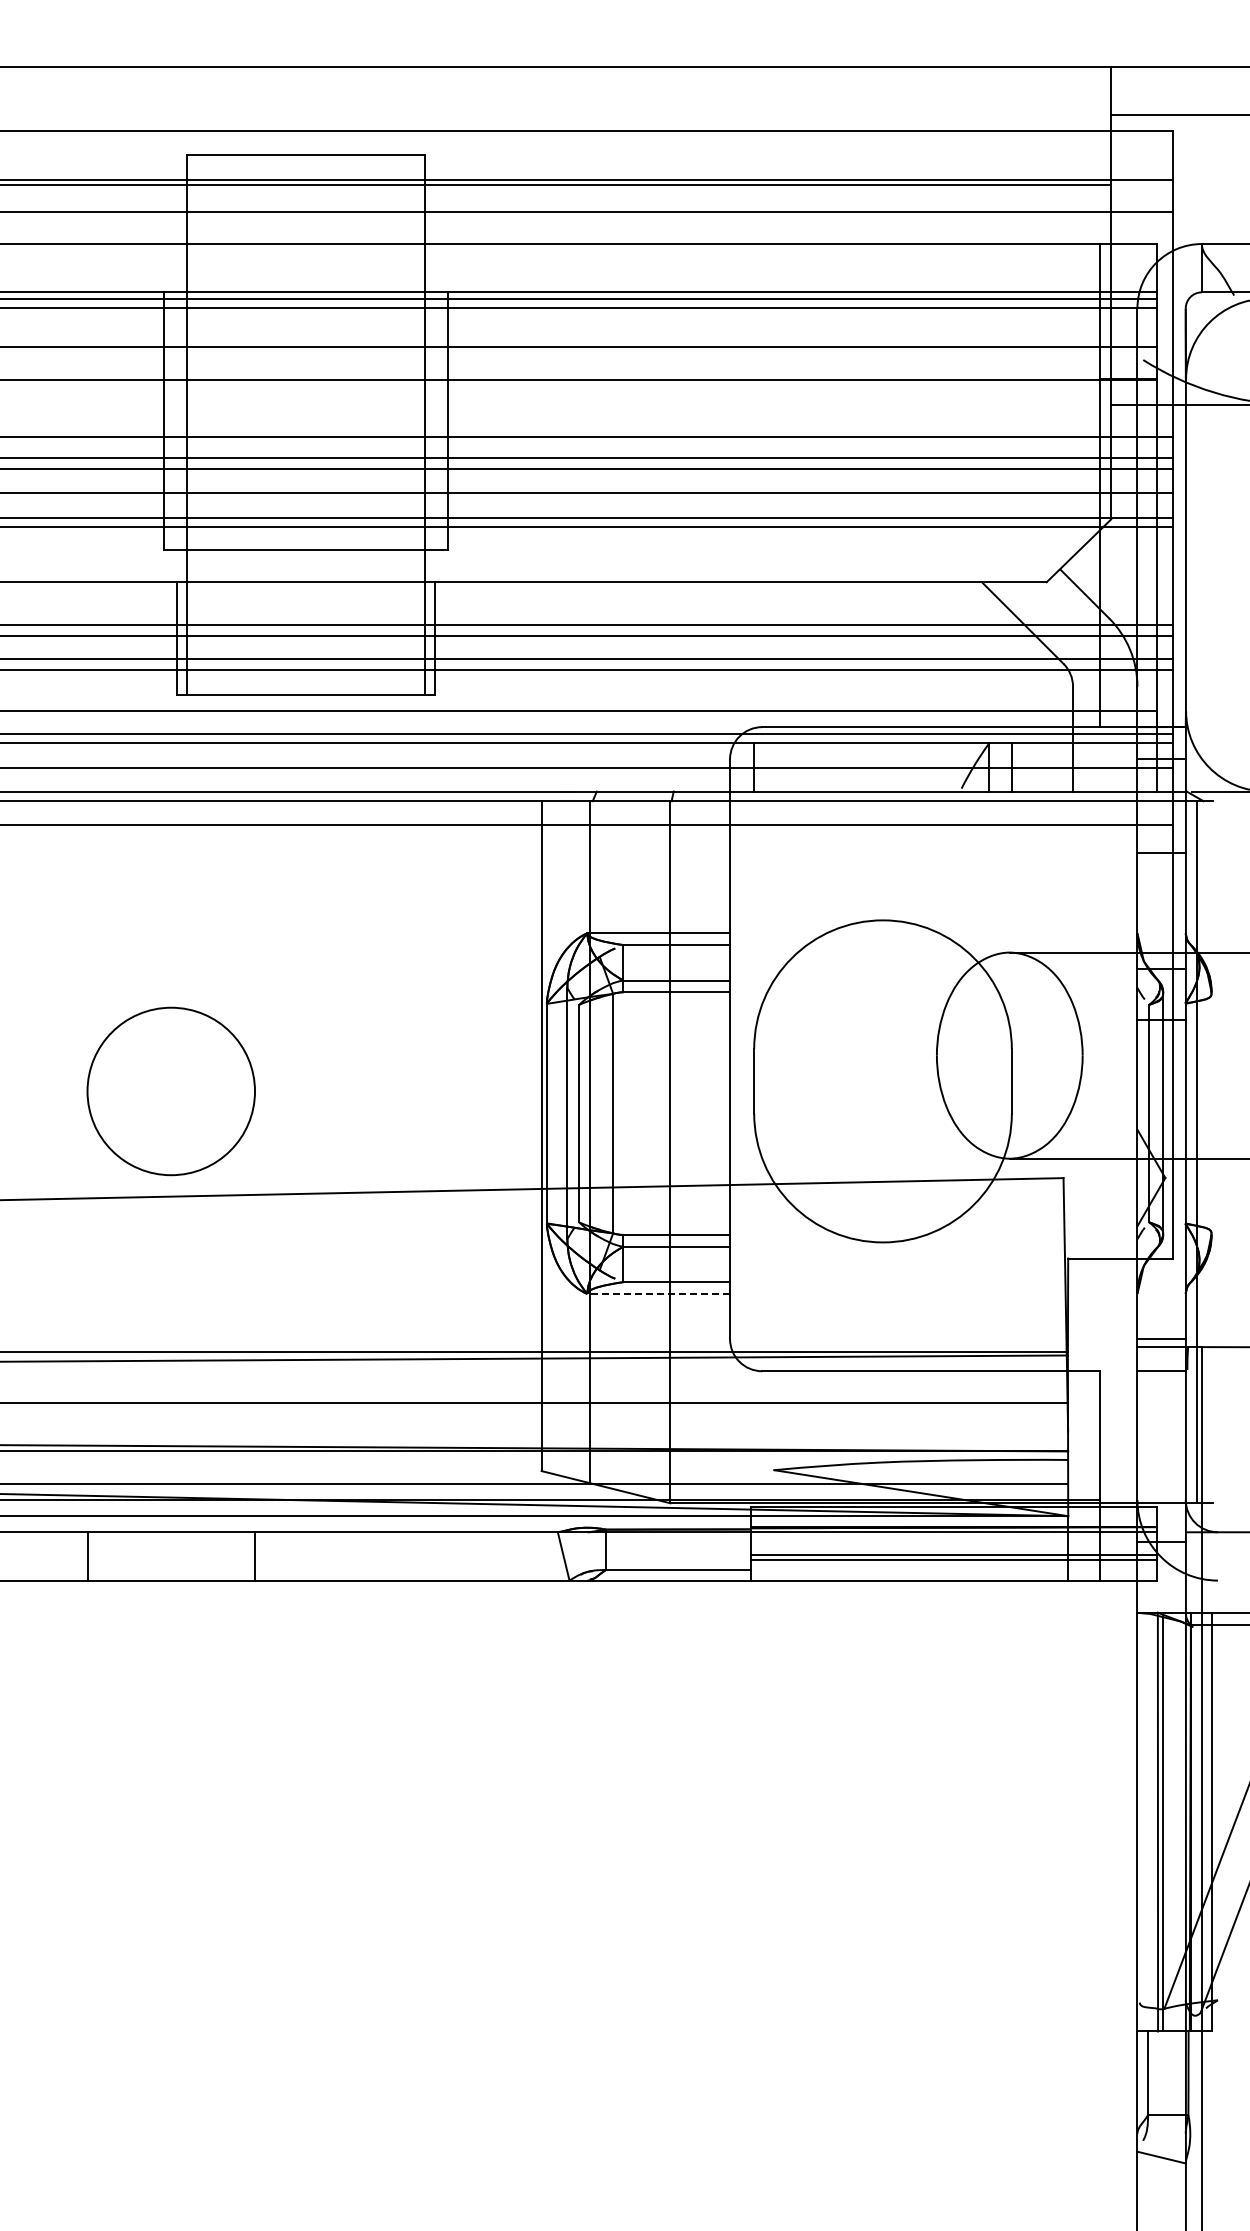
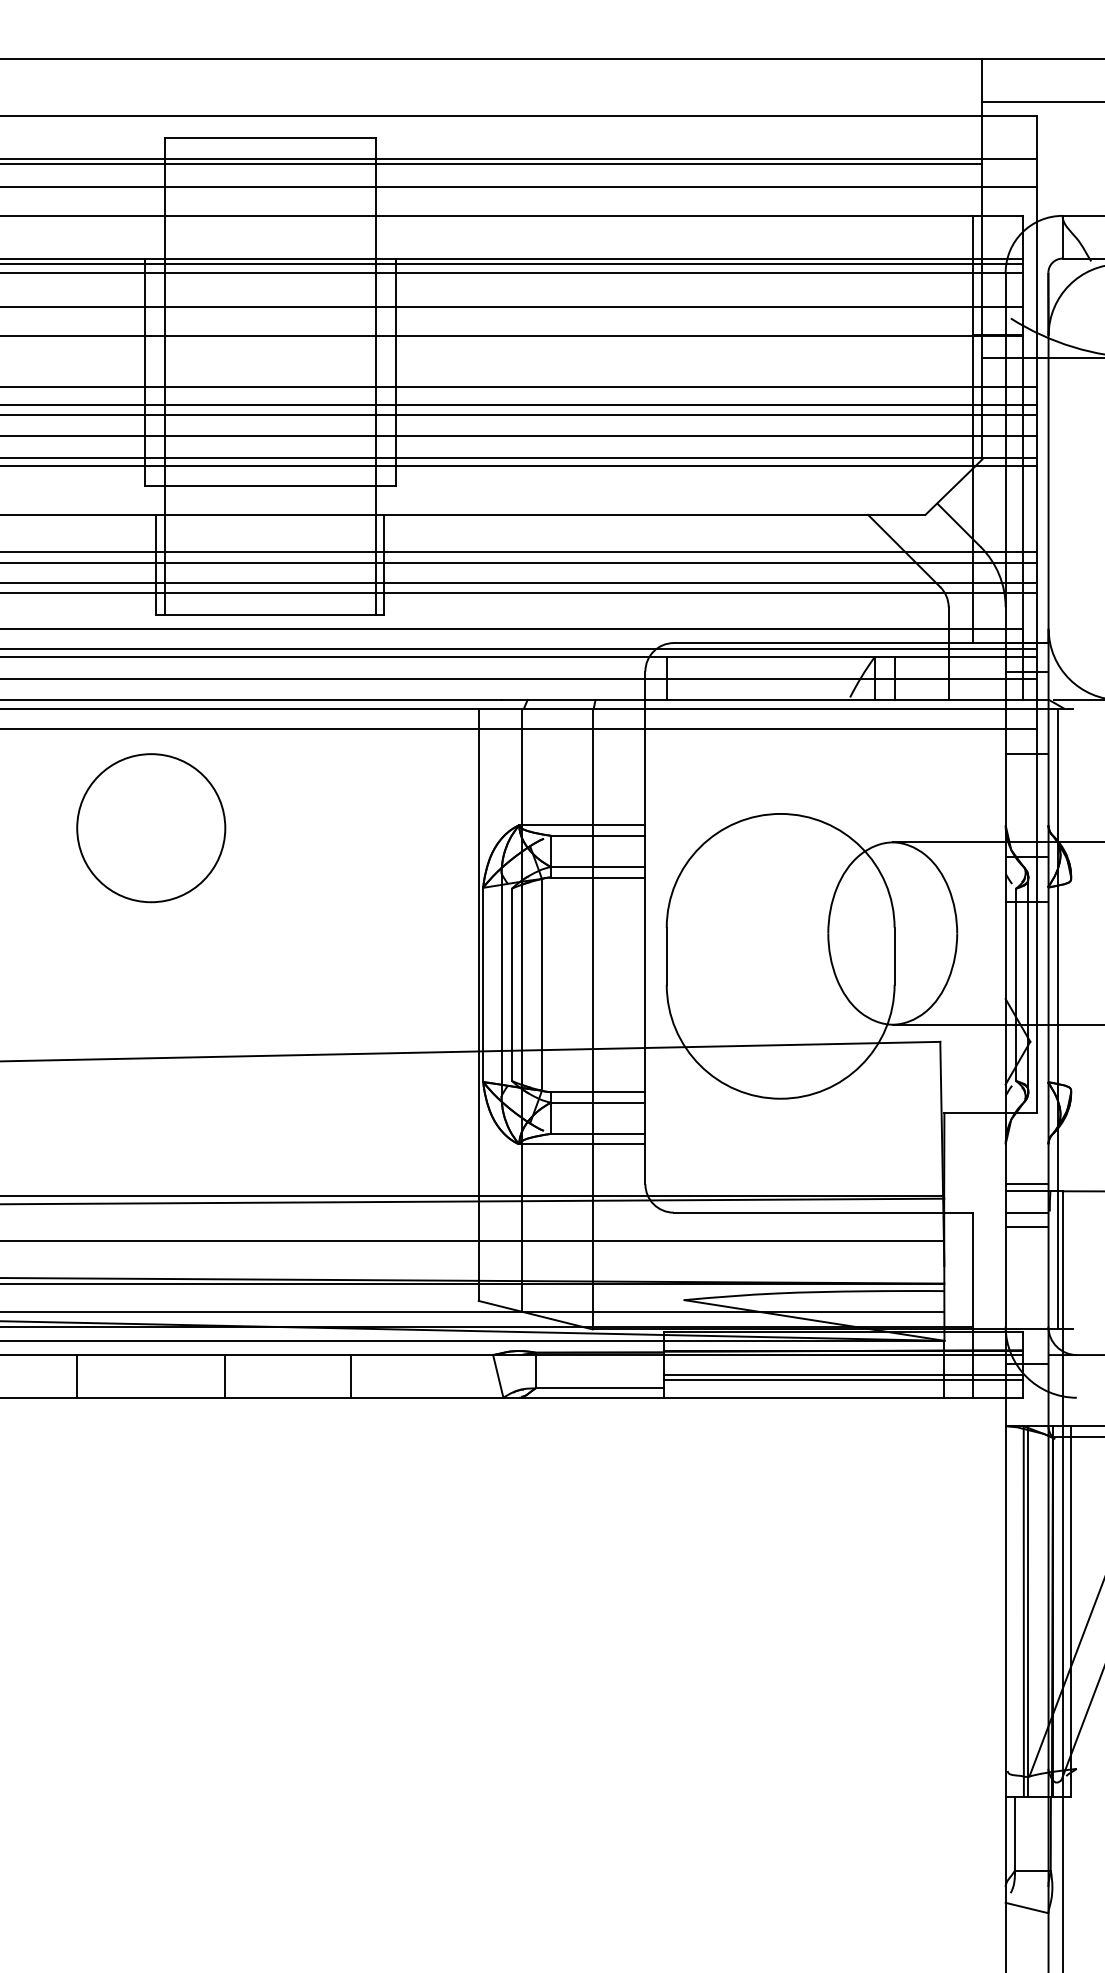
circle: (170, 1091) -> (150, 828), moved
line: (658, 1293) -> (582, 1143), dashed -> solid
line: (1161, 1387) -> (1026, 1227), added
line: (396, 1556) -> (350, 1376), added

